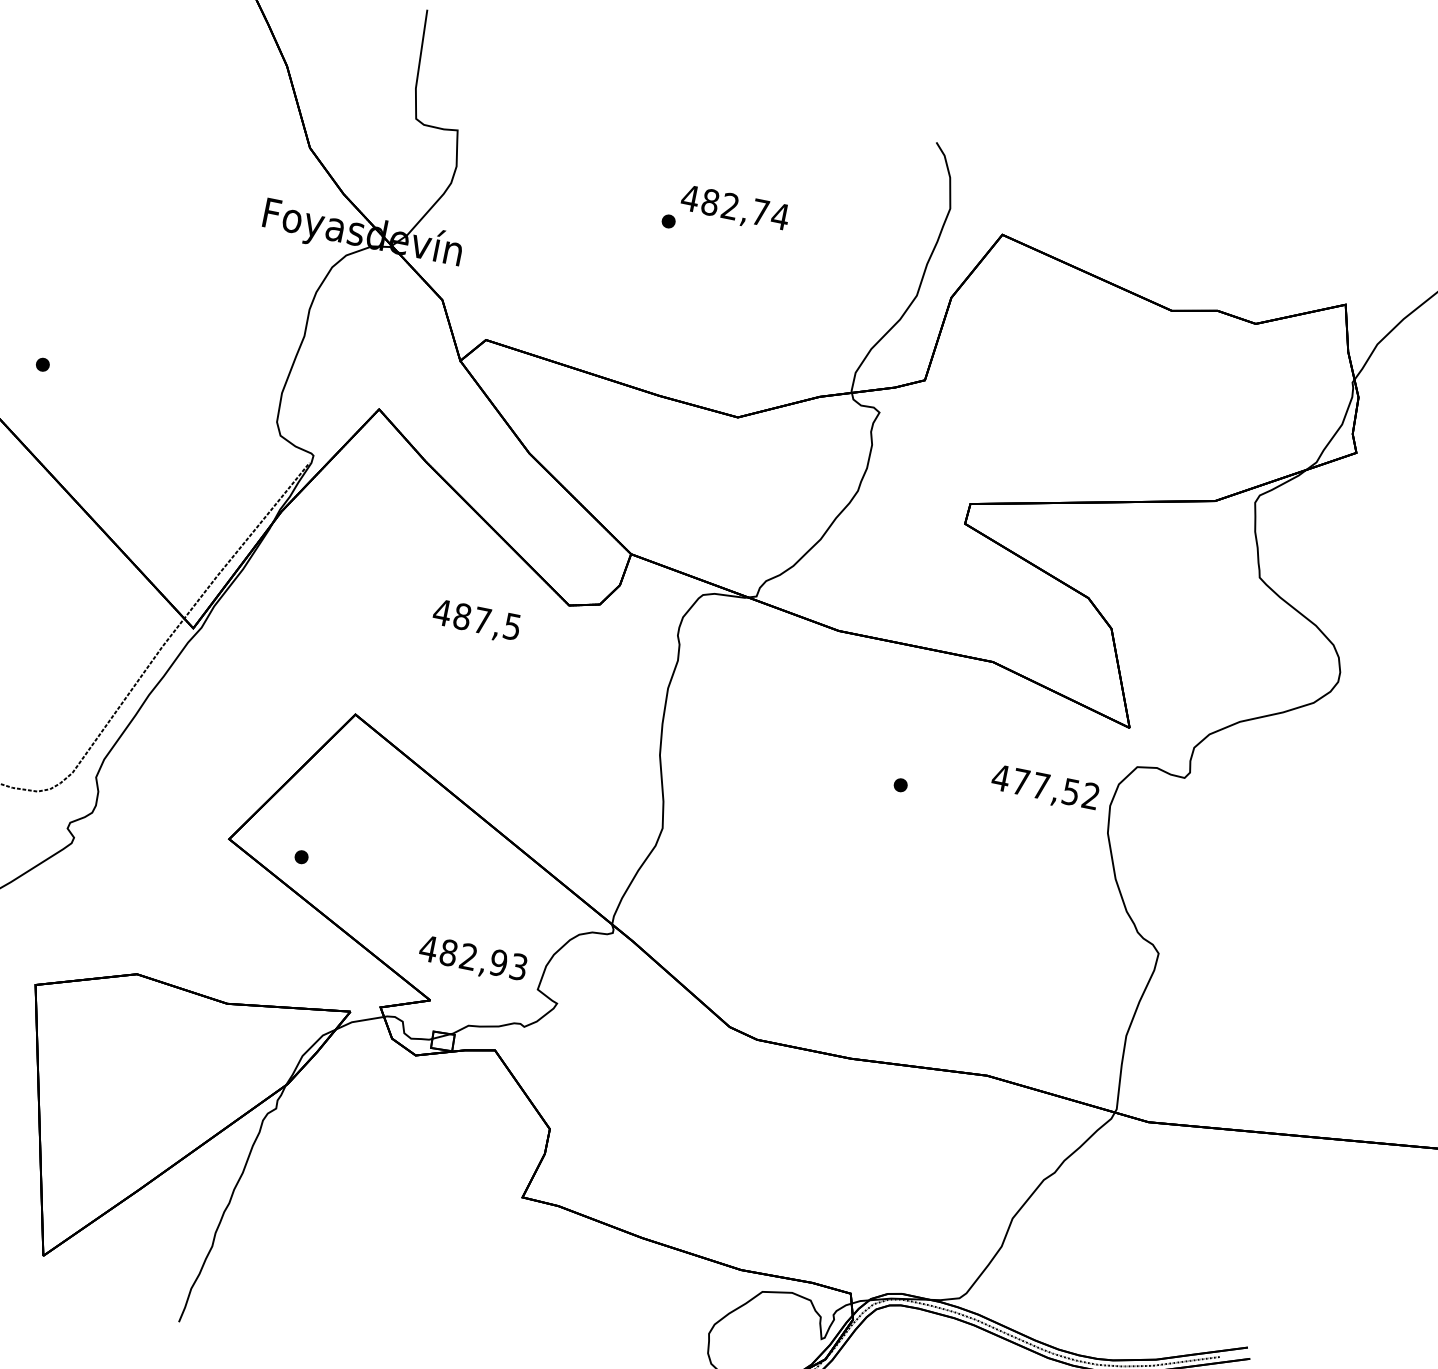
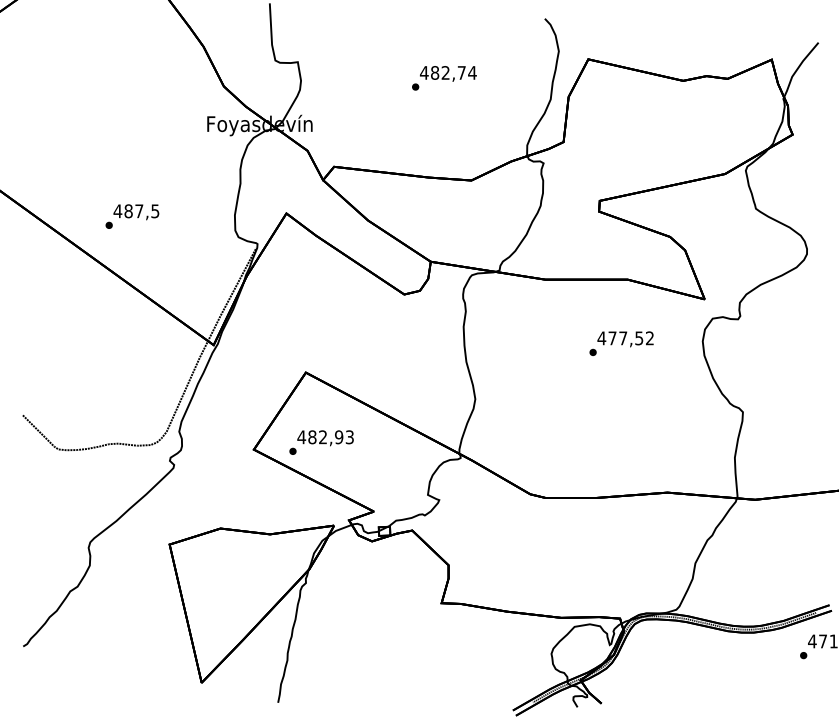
text: (476, 621) -> (136, 212), moved
text: (1044, 789) -> (625, 339), moved
text: (472, 960) -> (325, 438), moved

